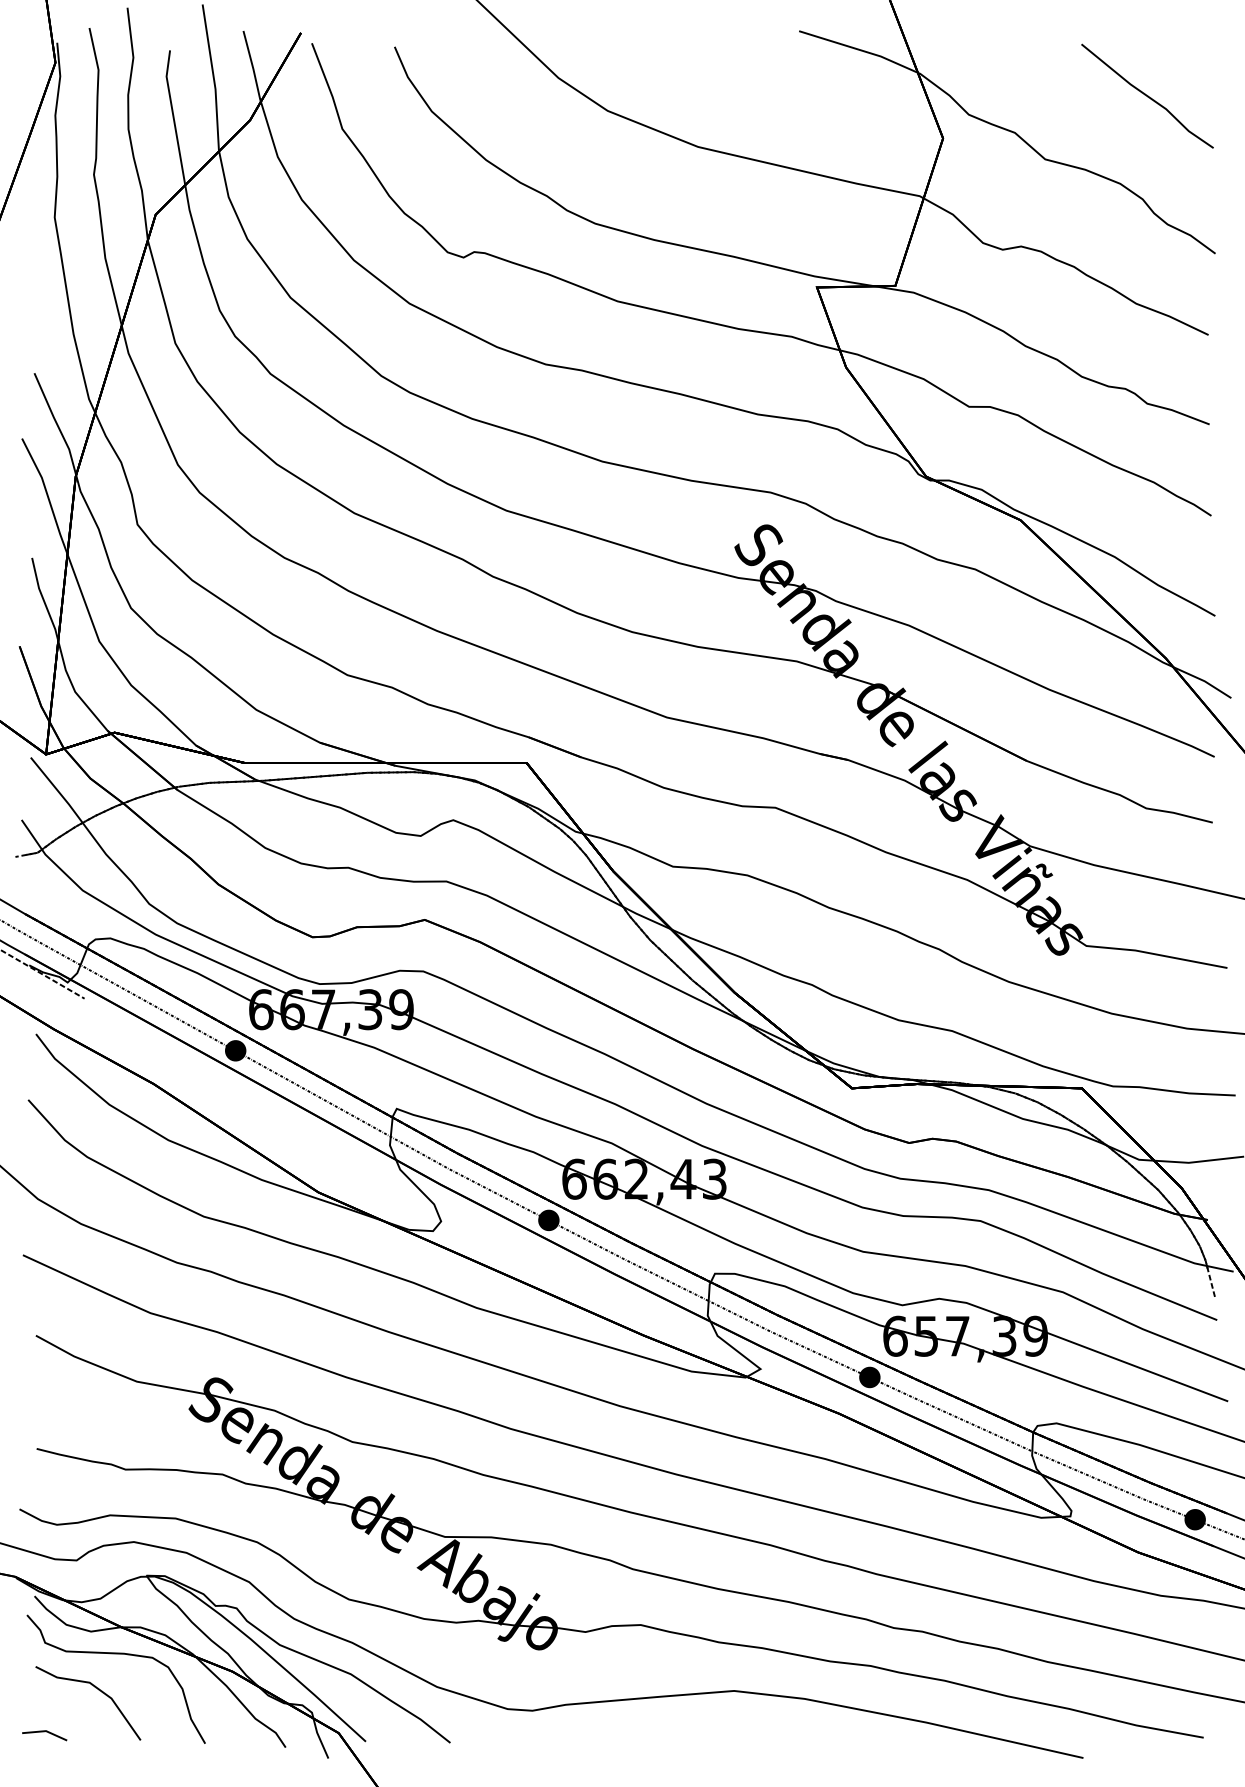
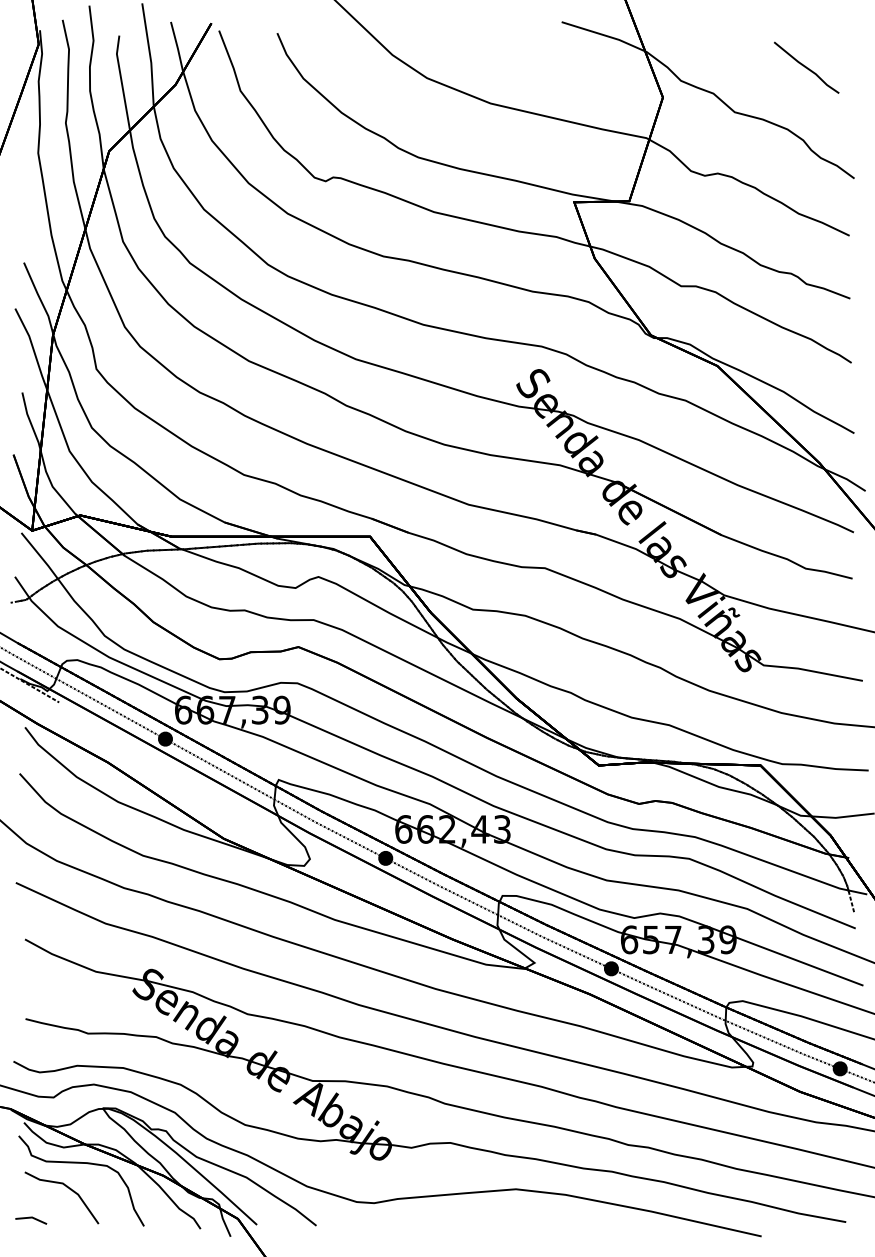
part: (1147, 95) -> (806, 67), size x0.7

